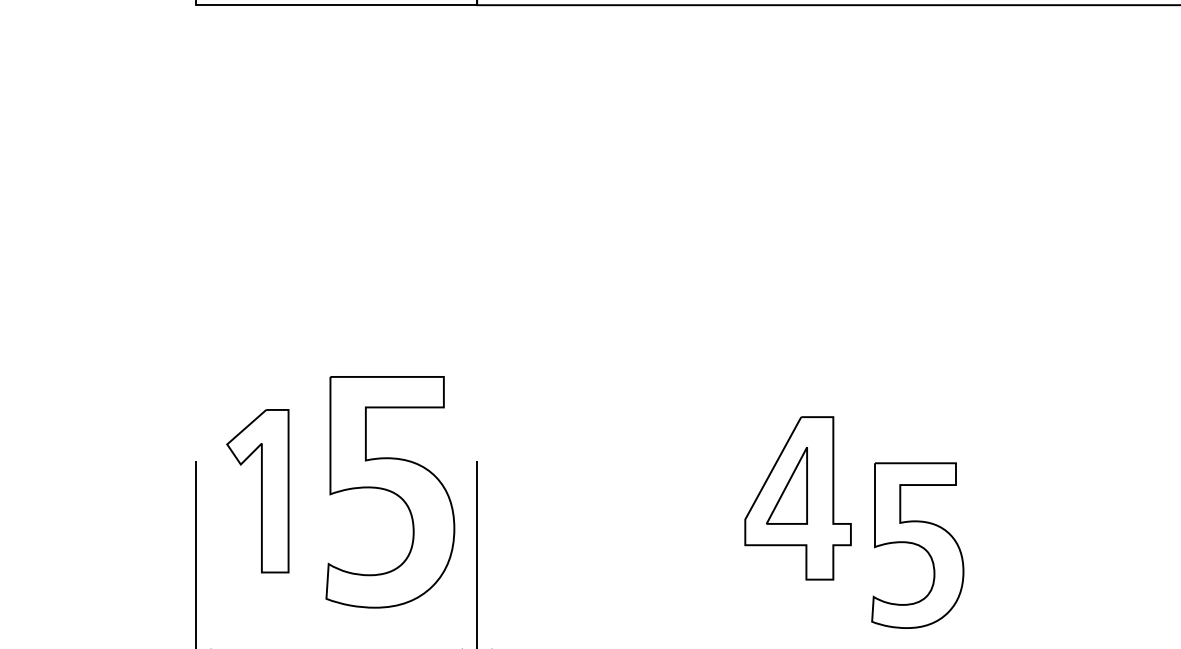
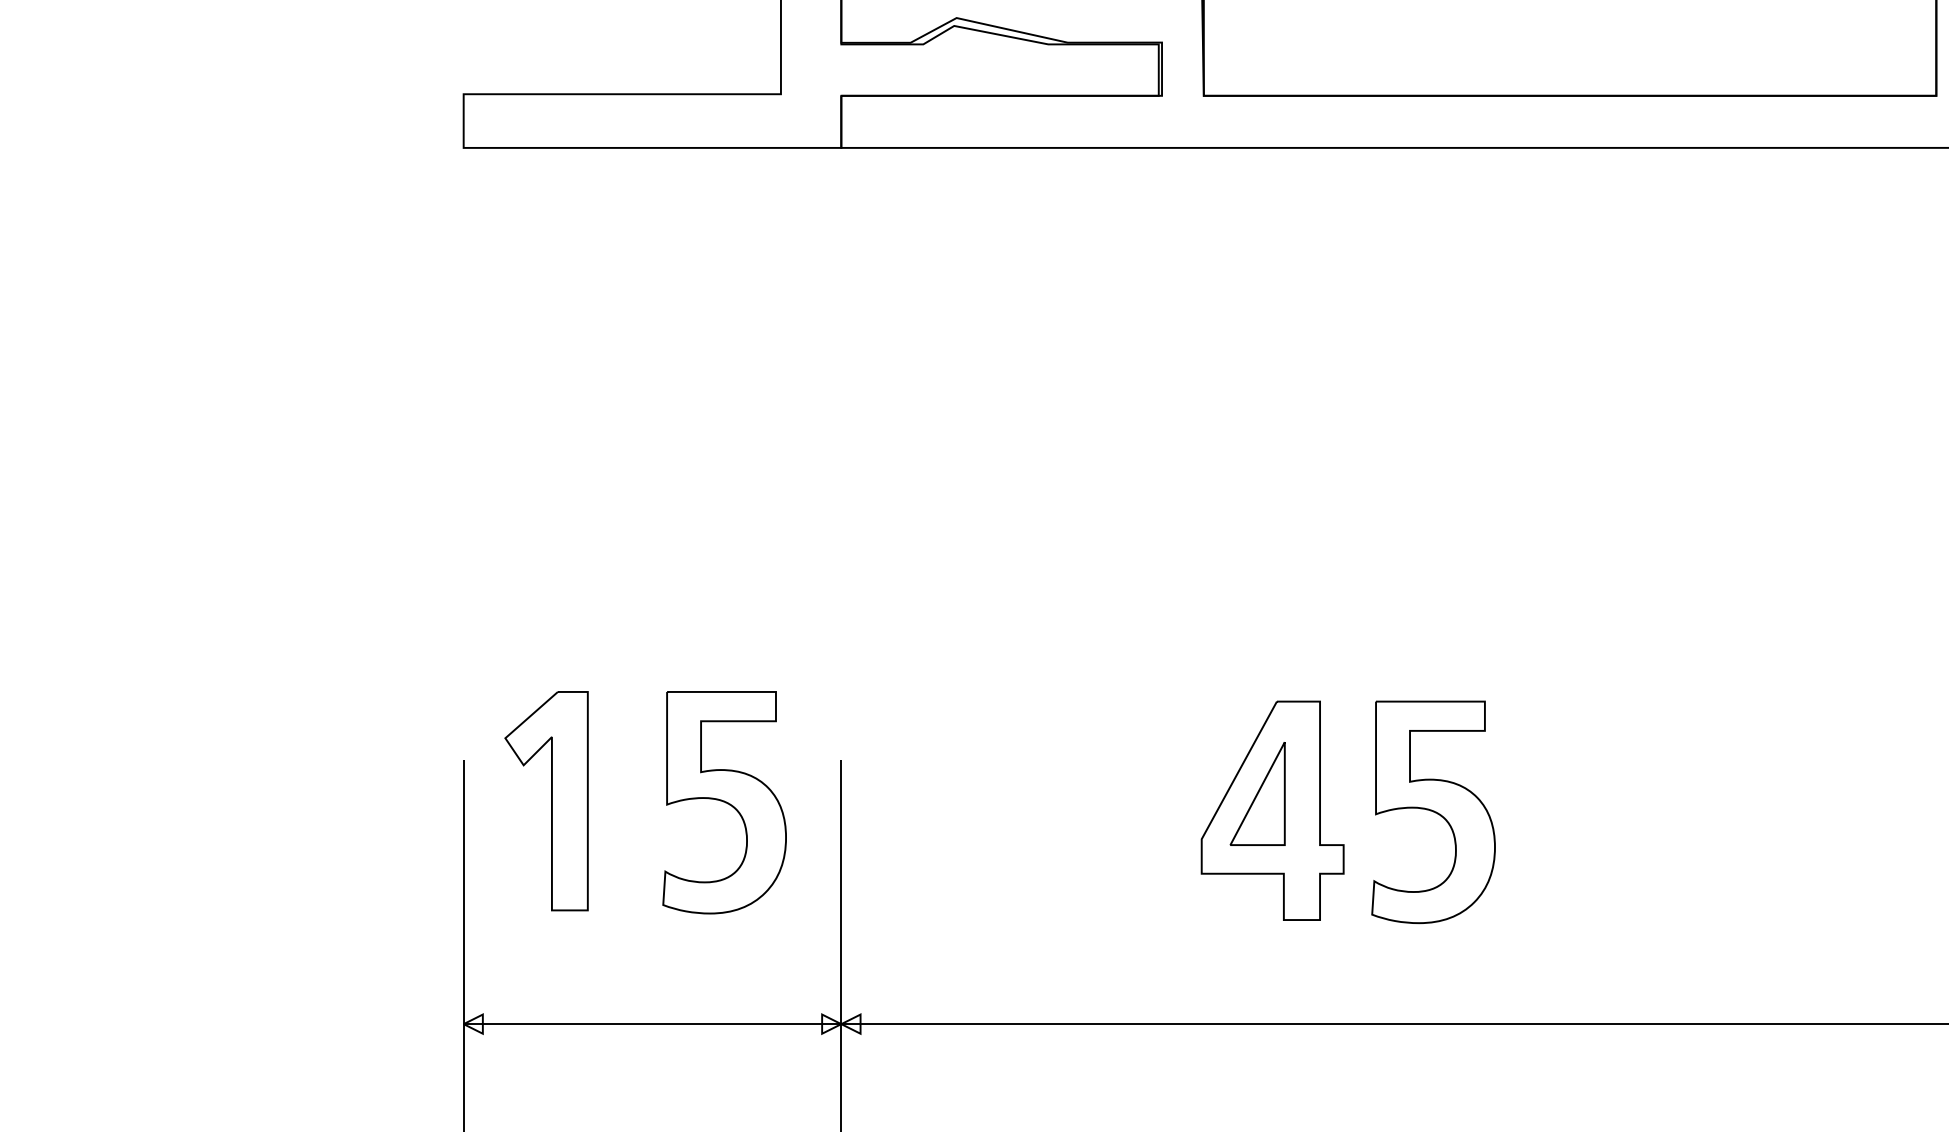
part: (390, 492) -> (724, 802), size x0.71
part: (917, 545) -> (1433, 812), moved

